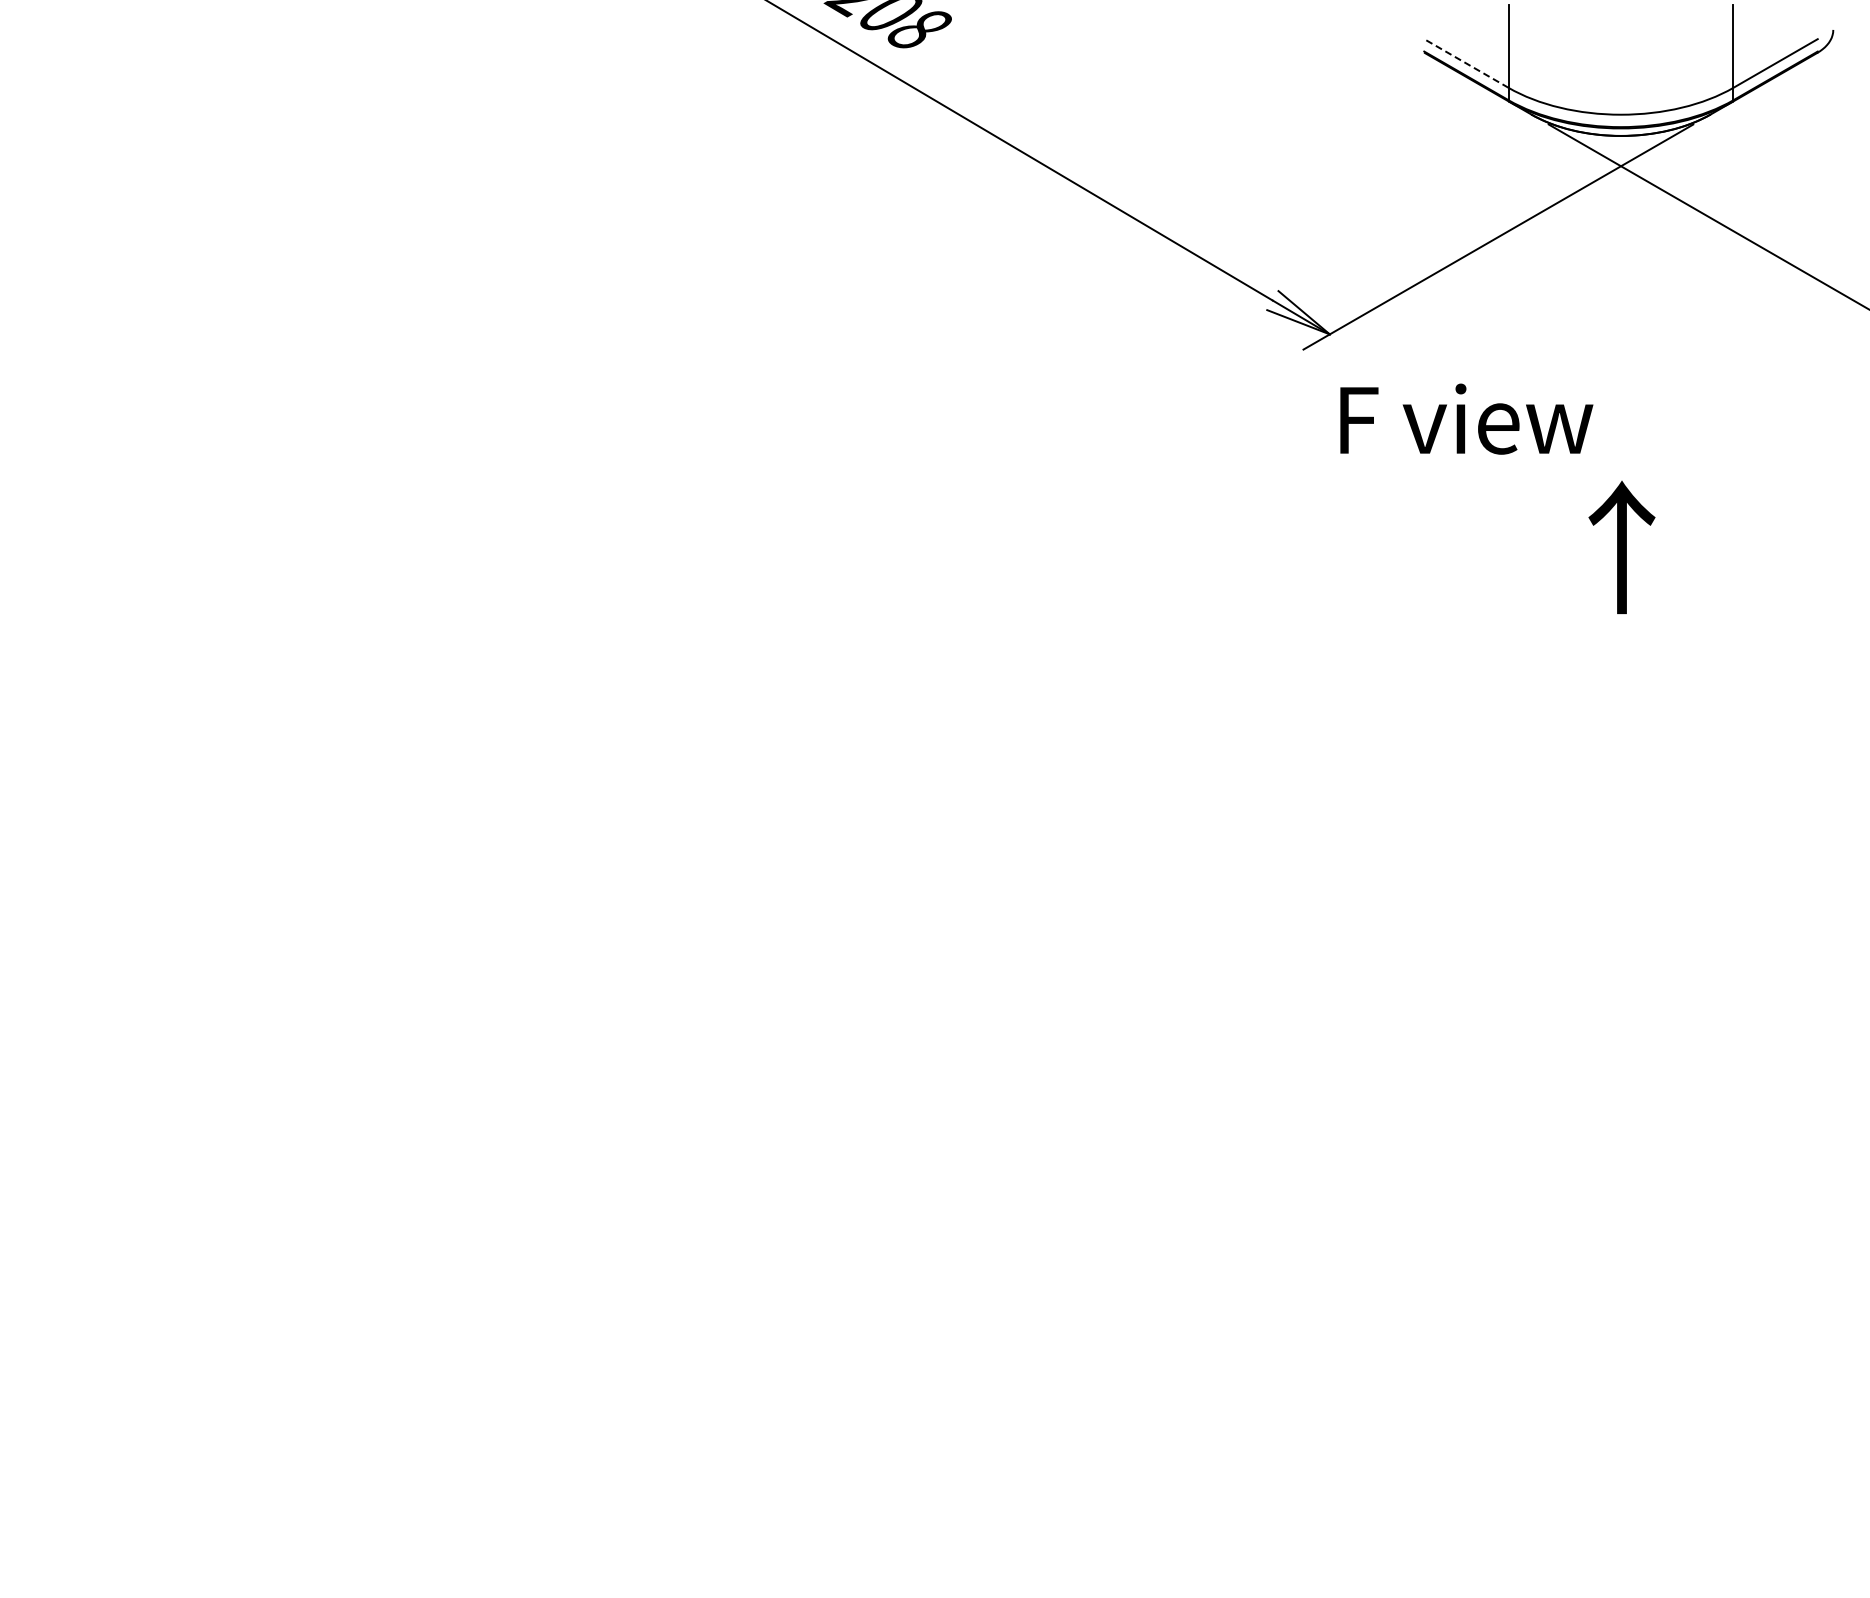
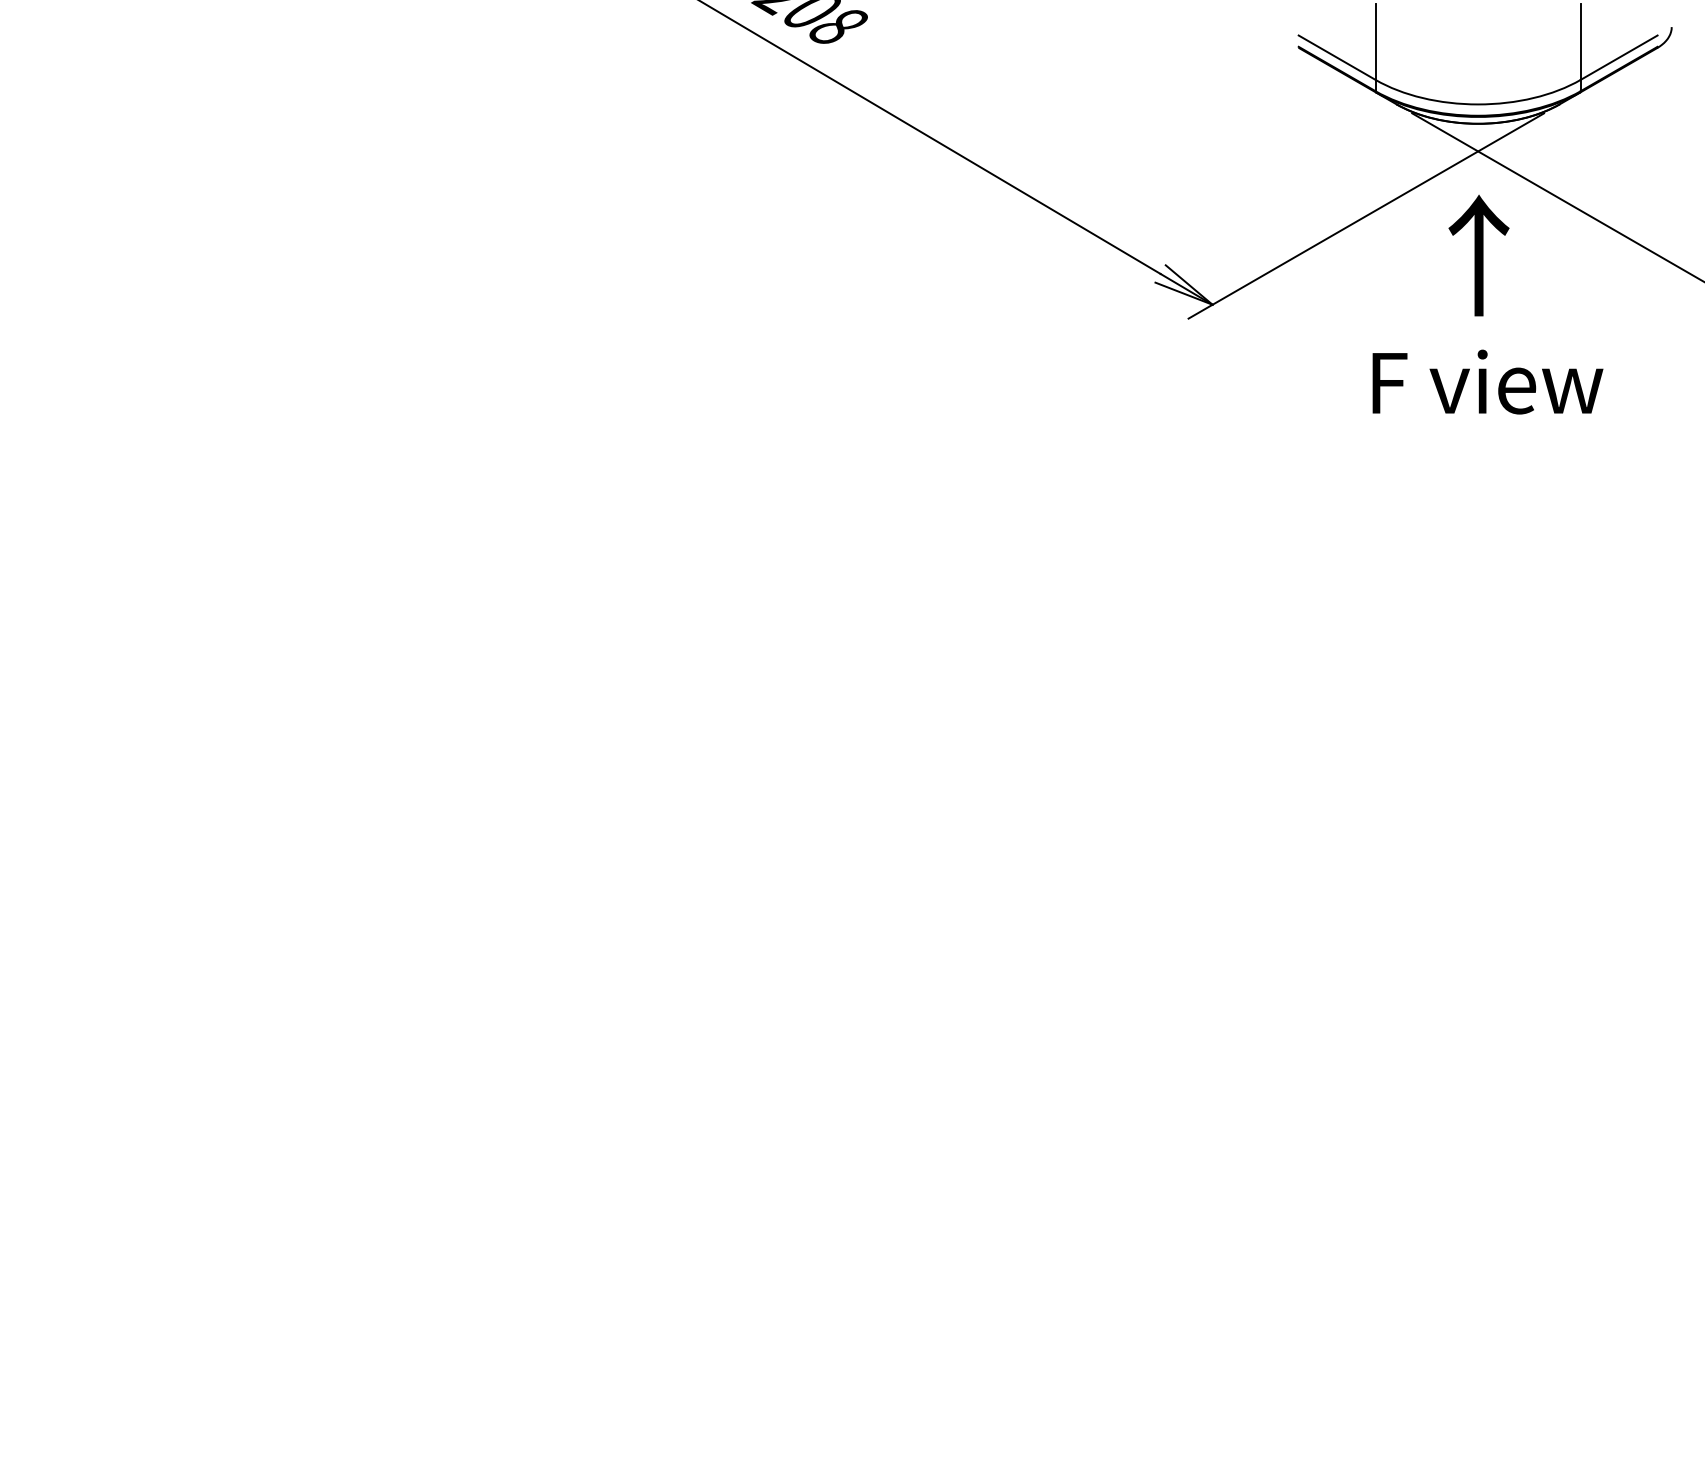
line: (1466, 63) -> (1337, 57), dashed -> solid
text: (1466, 418) -> (1487, 381), moved
text: (1621, 546) -> (1478, 254), moved

